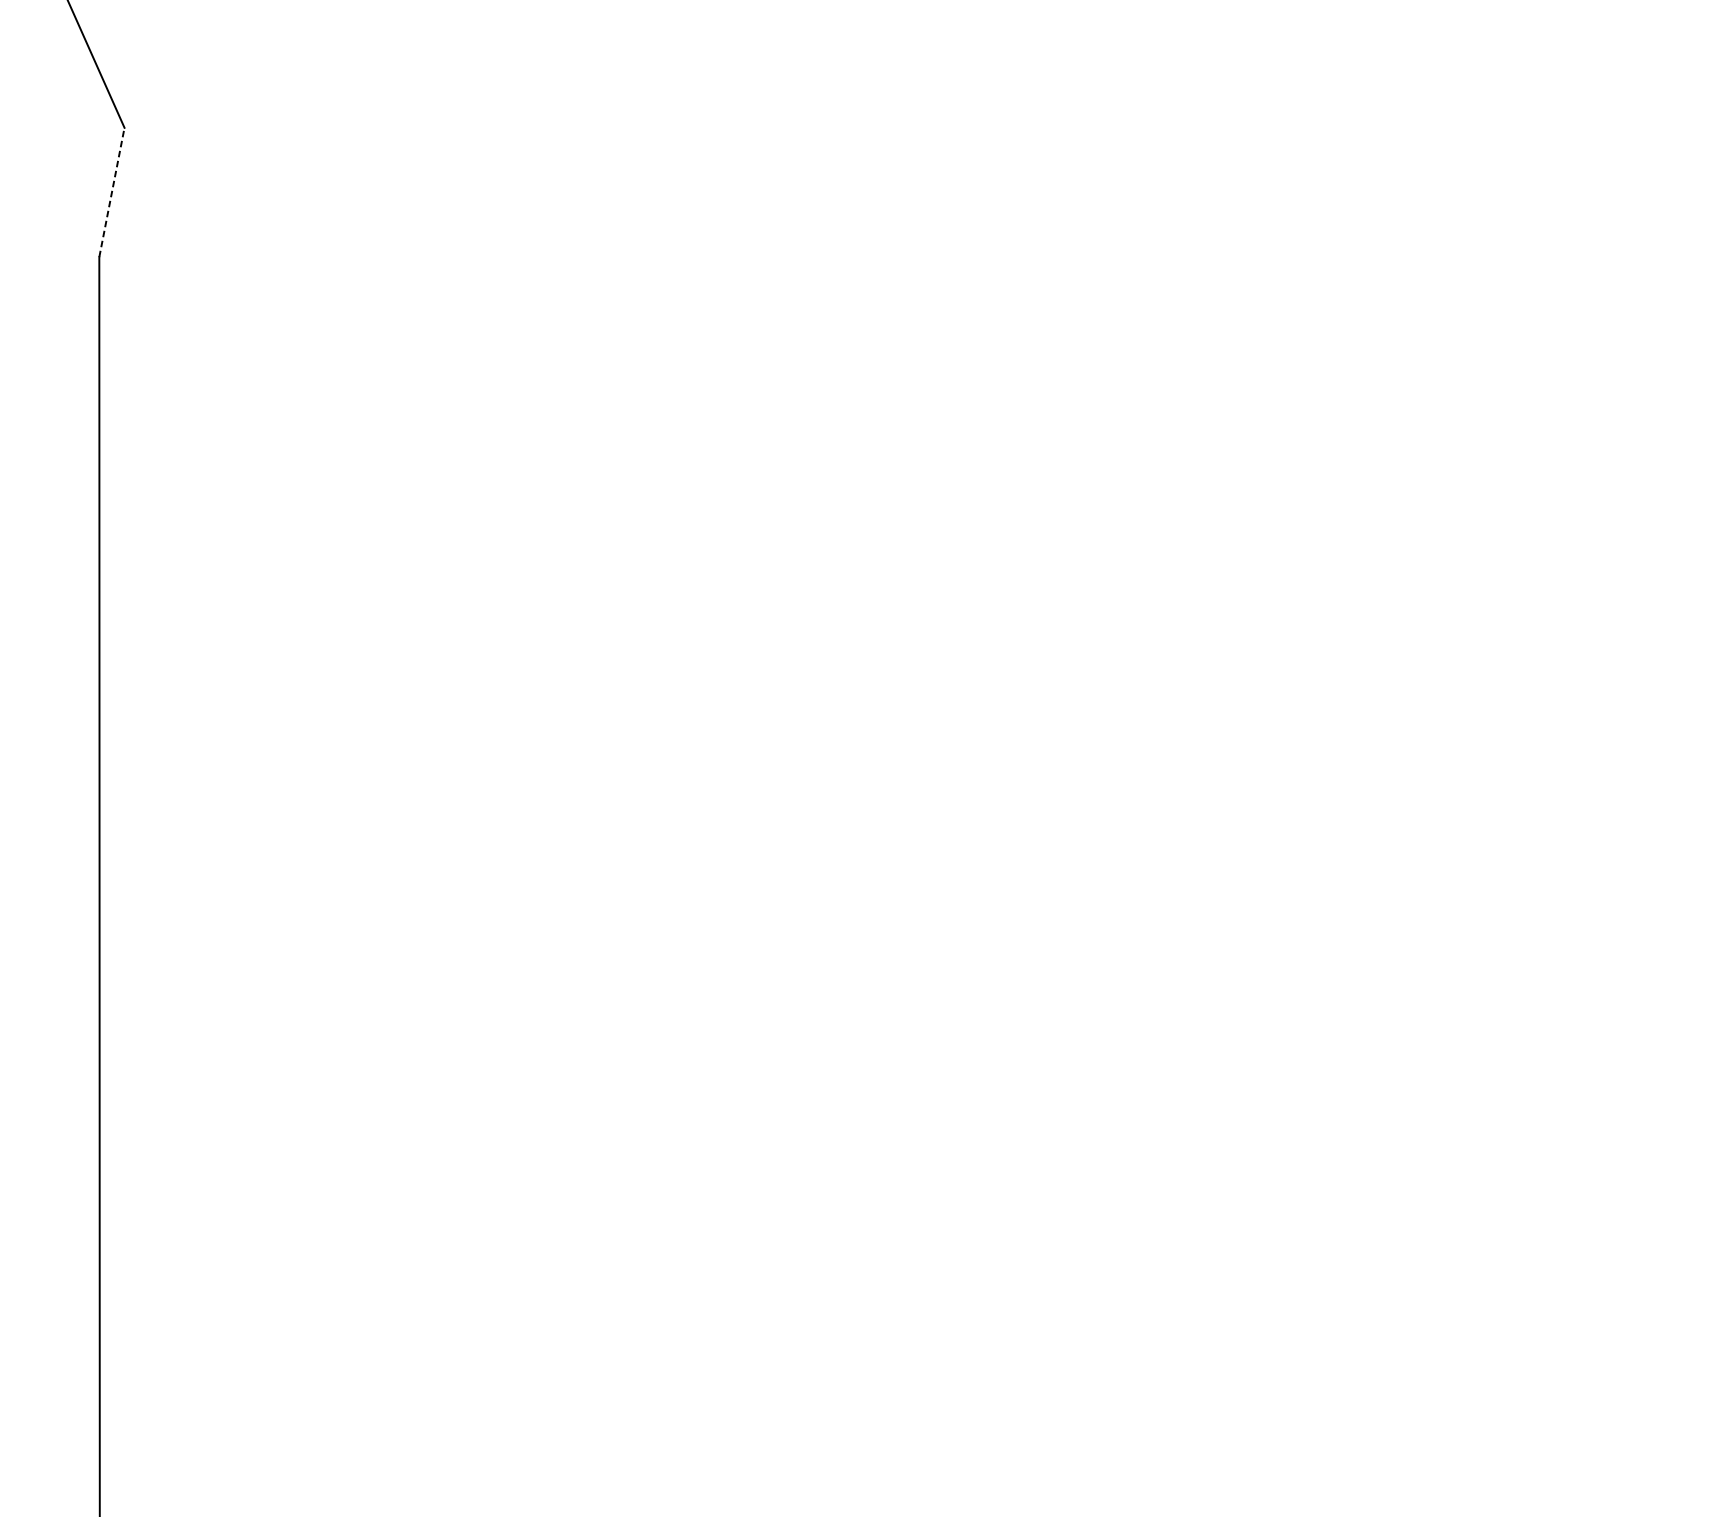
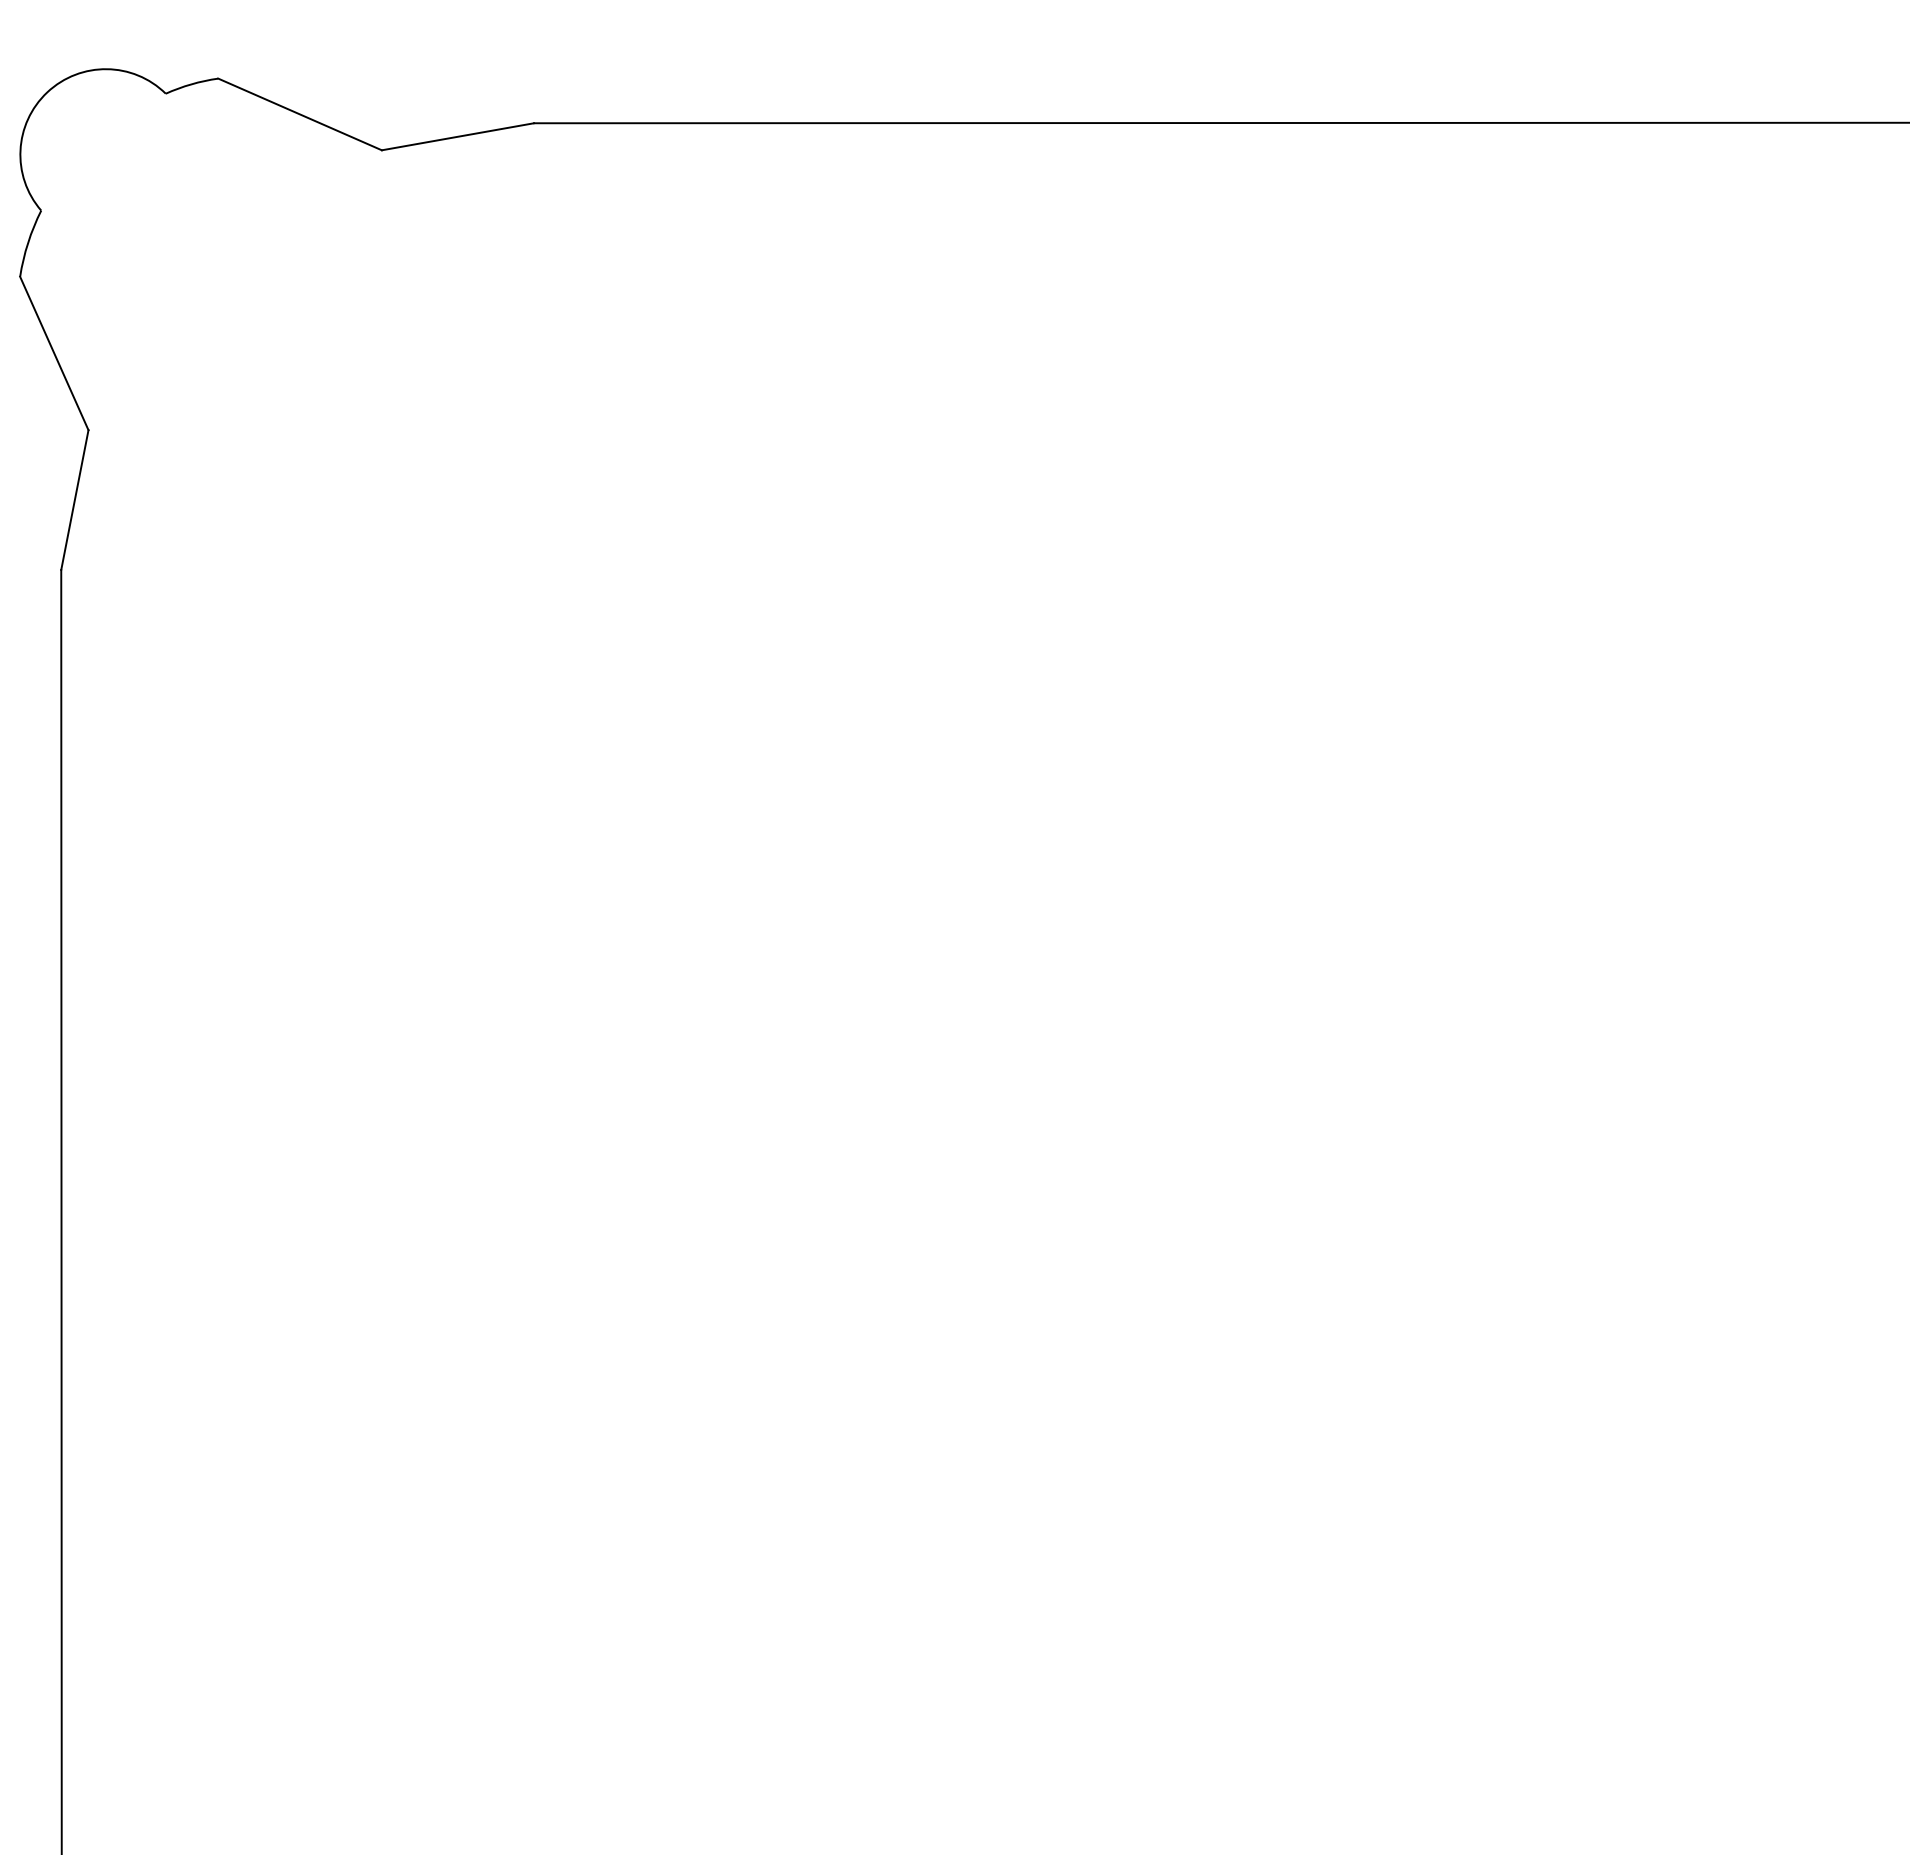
line: (111, 191) -> (74, 499), dashed -> solid

